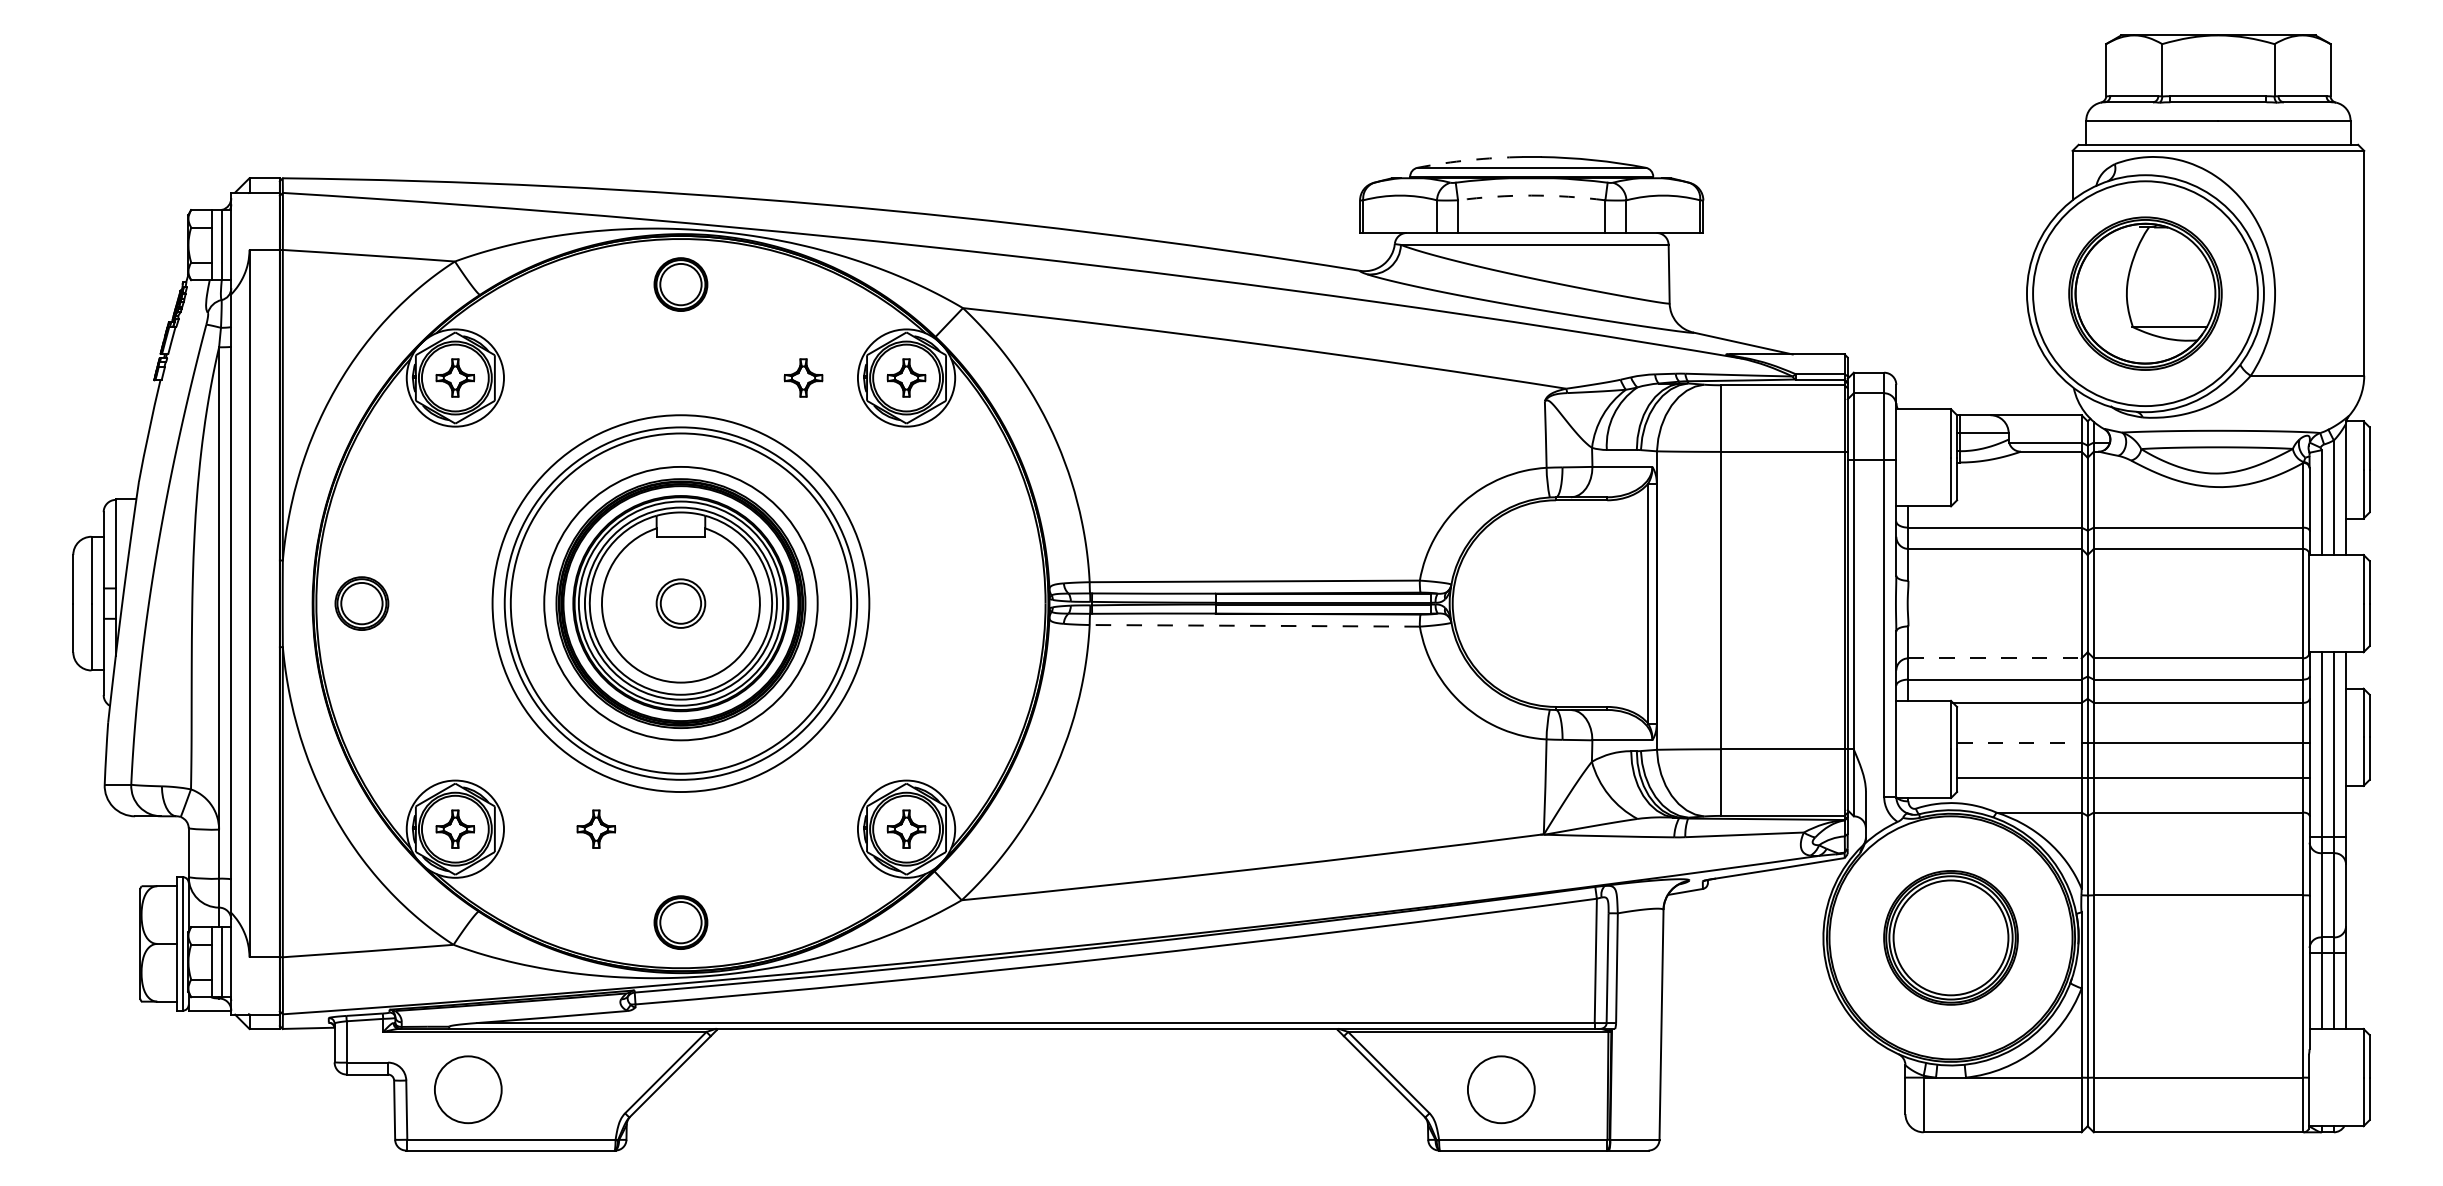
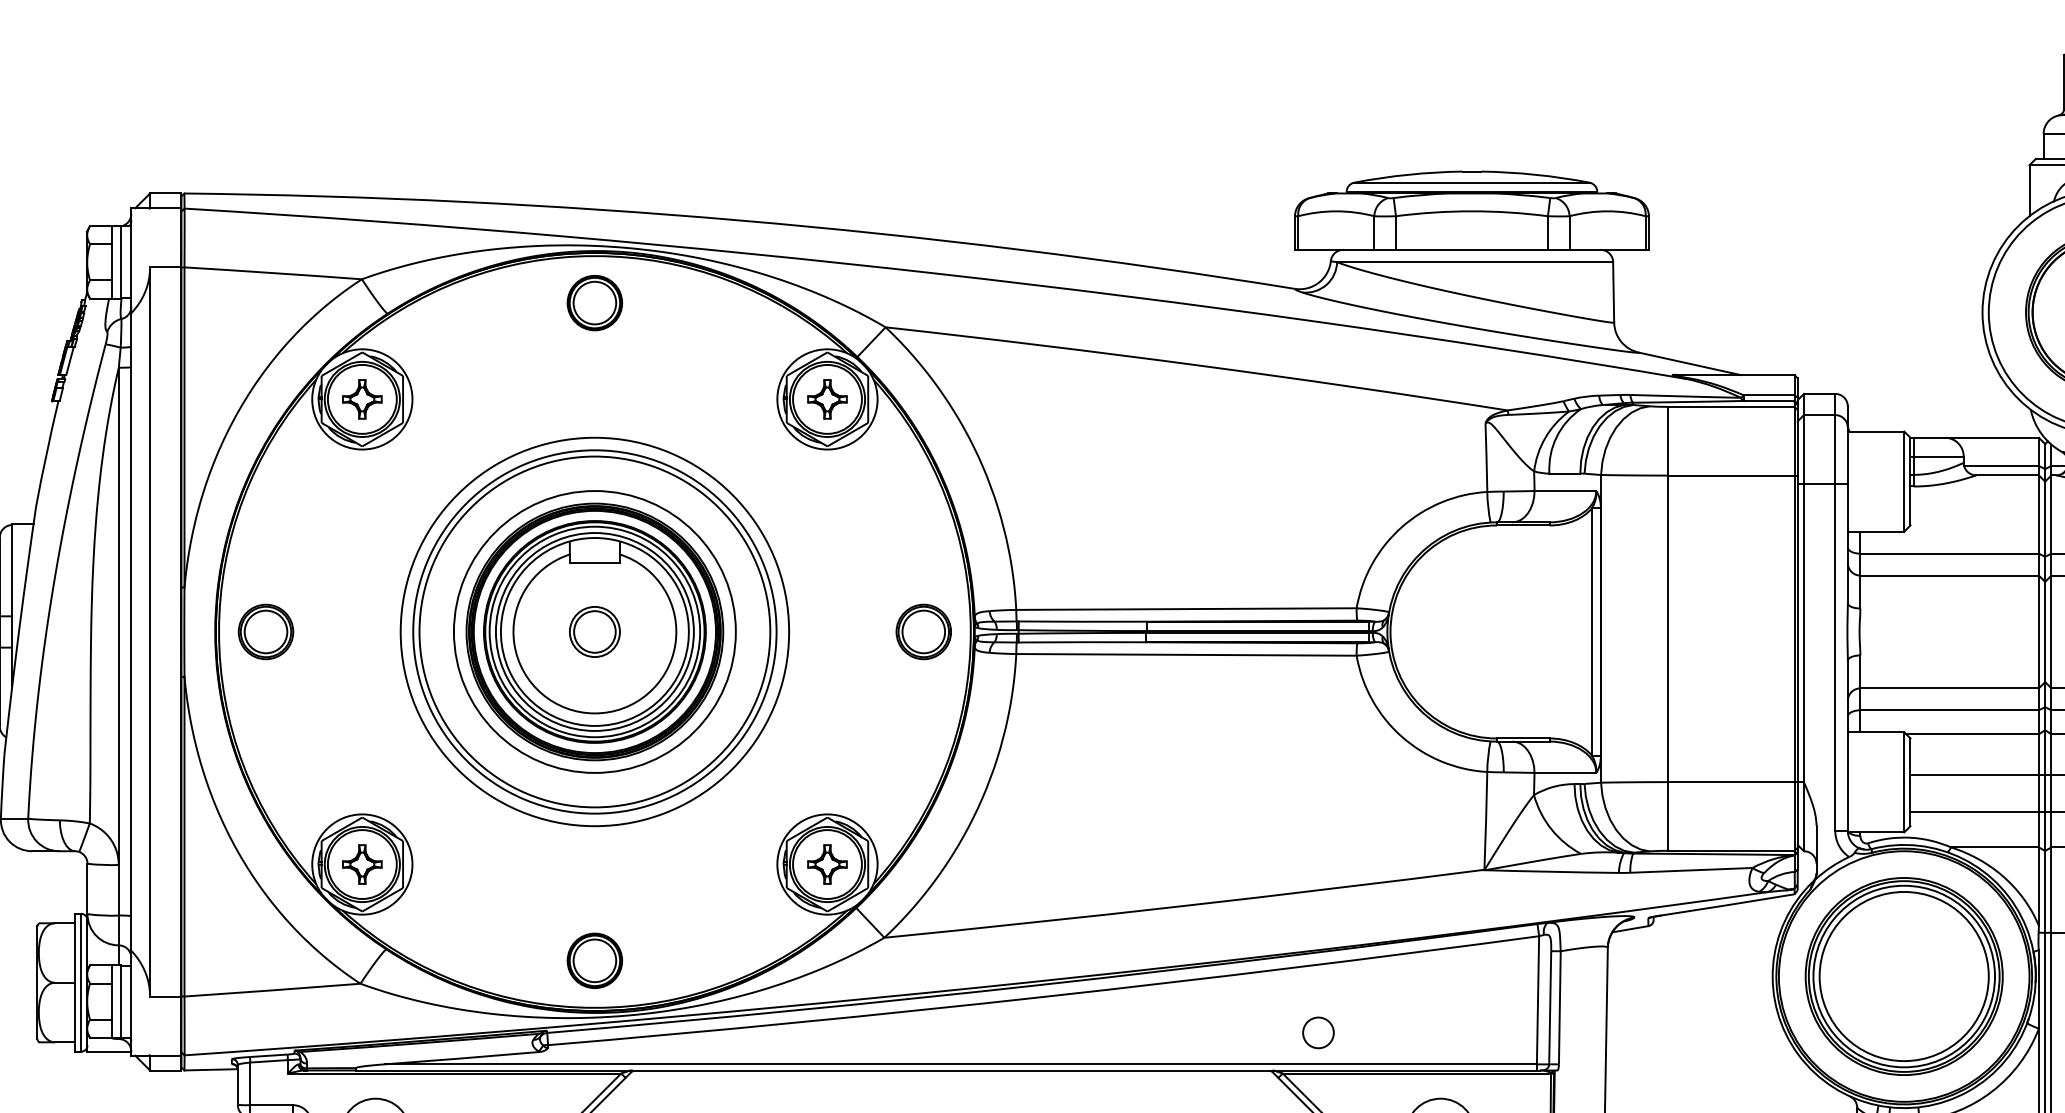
arc: (1469, 160) -> (1407, 175), dashed -> solid
arc: (1531, 195) -> (1471, 211), dashed -> solid
part: (803, 377) -> (721, 398), removed
part: (999, 603) -> (923, 631), added
line: (1256, 625) -> (1188, 654), dashed -> solid
line: (1995, 658) -> (1950, 688), dashed -> solid
line: (2019, 742) -> (1974, 775), dashed -> solid
part: (596, 828) -> (507, 863), removed
part: (1950, 937) -> (1903, 976), size x1.43
circle: (1382, 992) -> (1318, 1032), added

